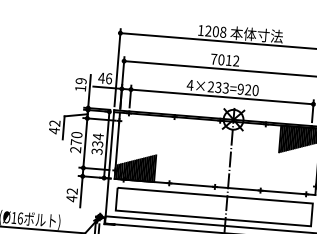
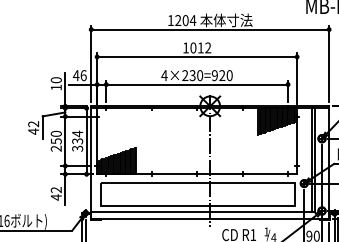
text: (222, 32) -> (192, 20), 1208 -> 1204
text: (213, 58) -> (185, 47), 7012 -> 1012
text: (81, 81) -> (56, 80), 19 -> 10
text: (226, 88) -> (200, 75), 4×233=920 -> 4×230=920
text: (76, 142) -> (56, 141), 270 -> 250

